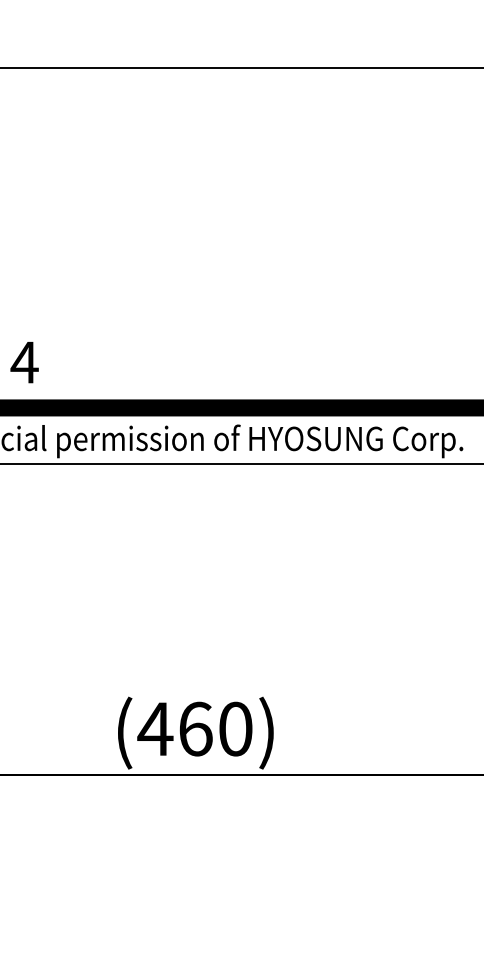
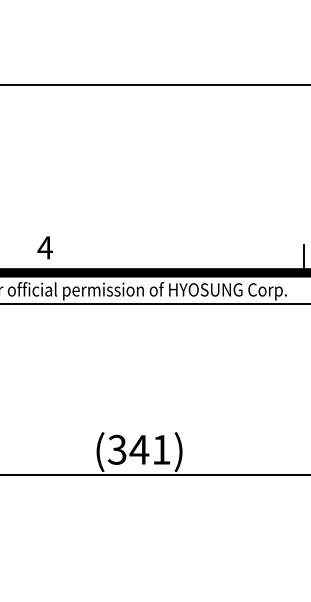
text: (193, 728) -> (138, 449), (460) -> (341)

